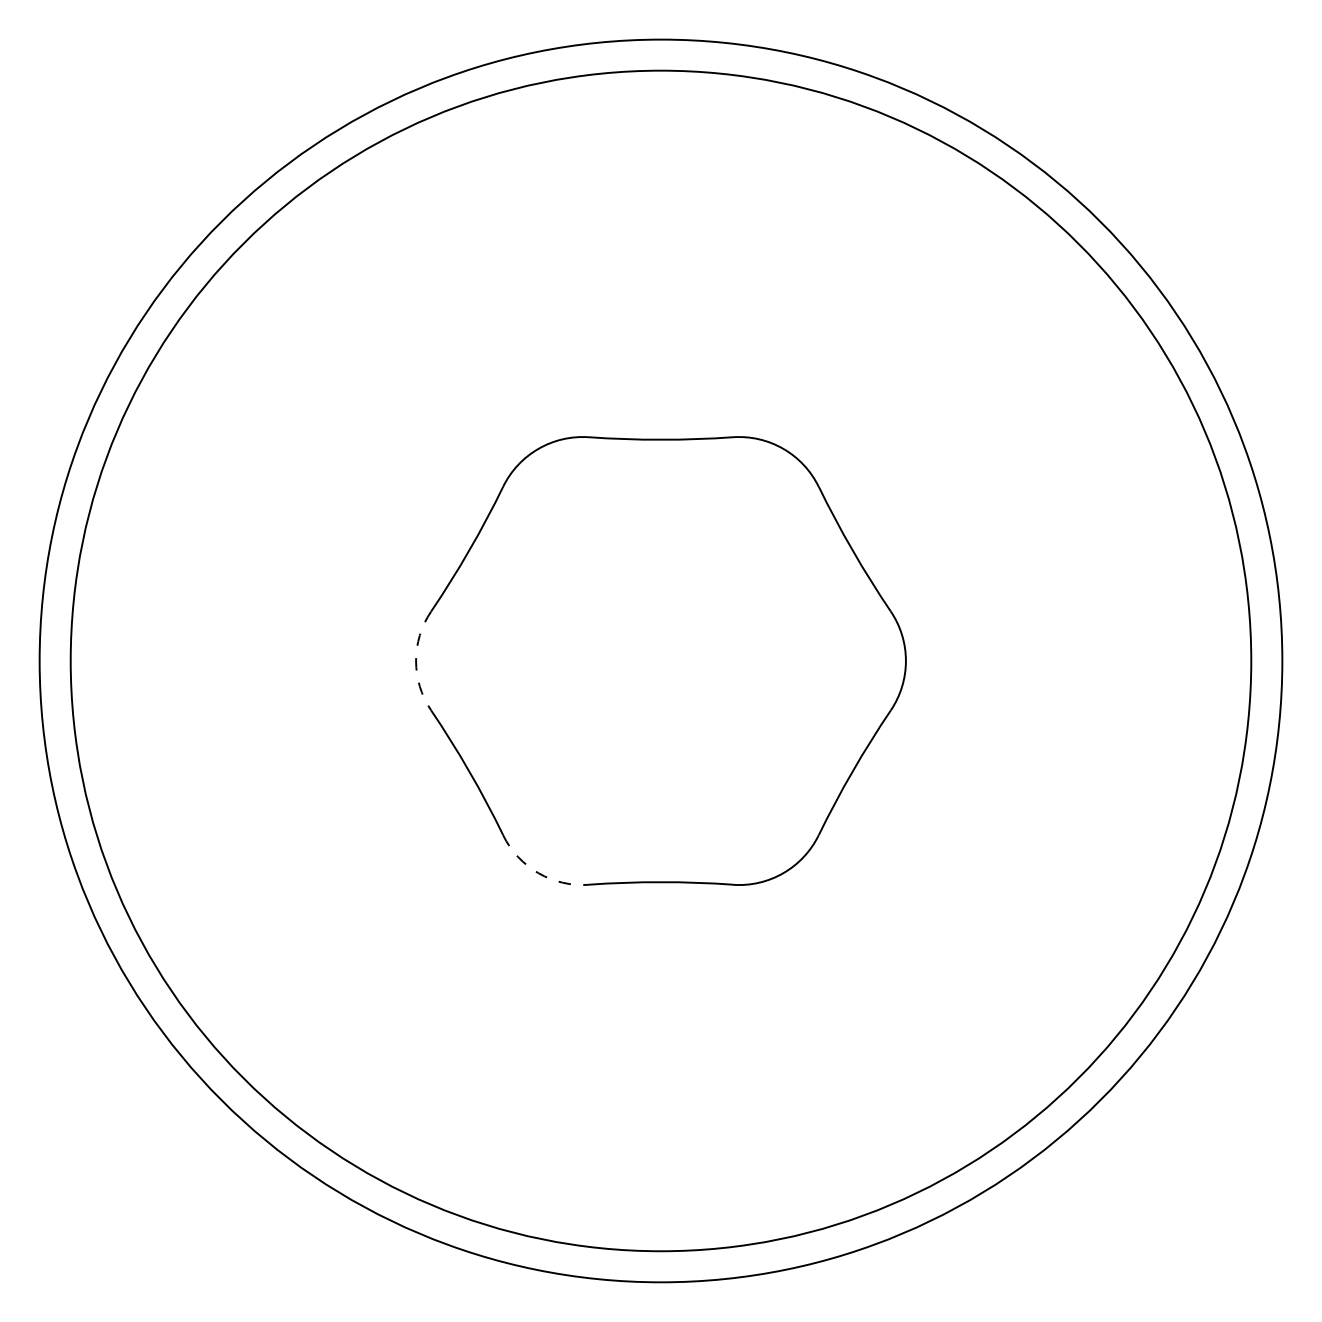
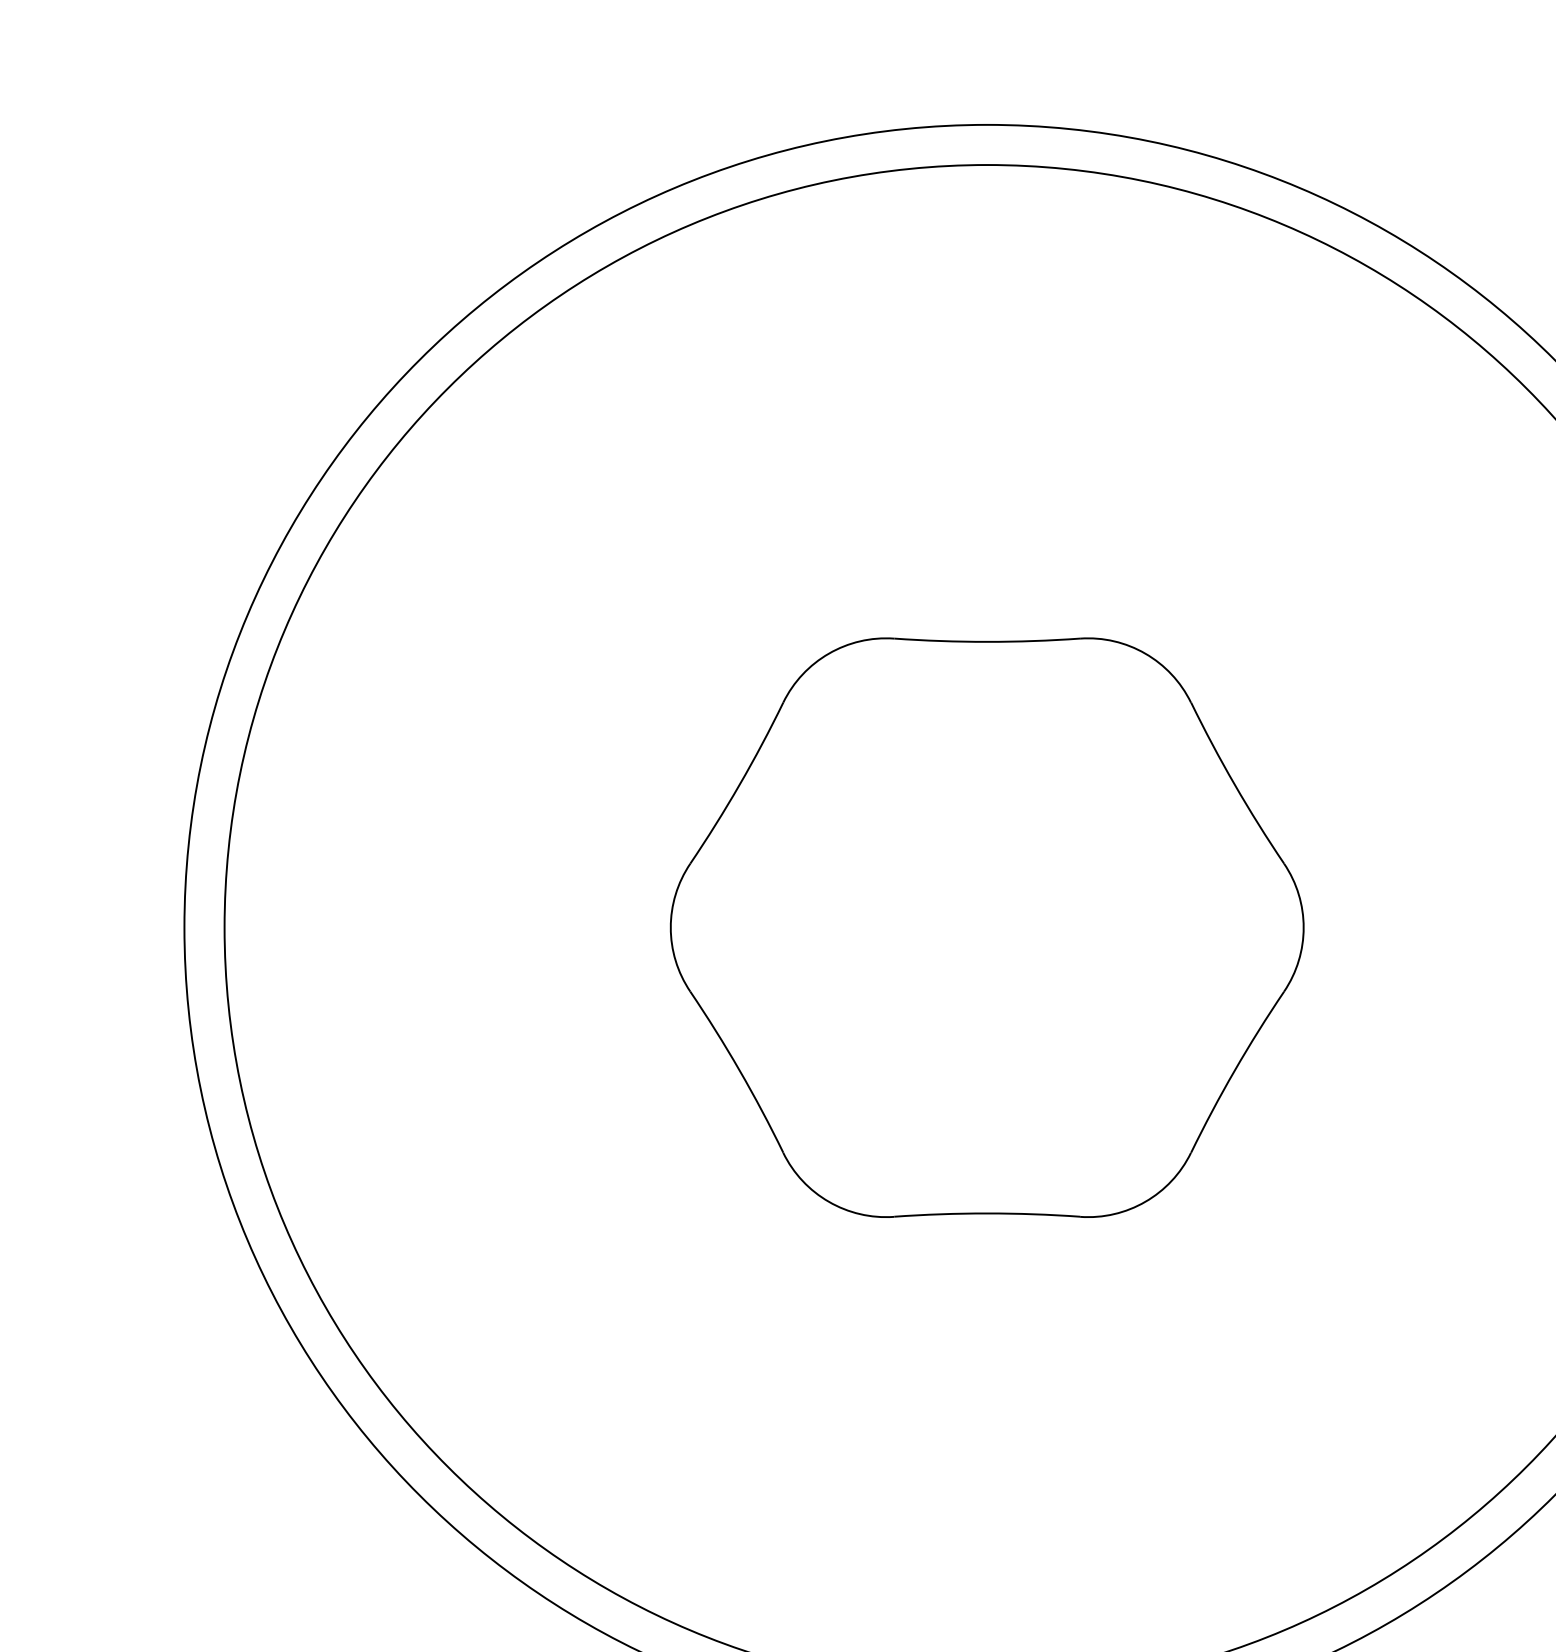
arc: (416, 660) -> (671, 927), dashed -> solid
arc: (538, 873) -> (828, 1202), dashed -> solid

